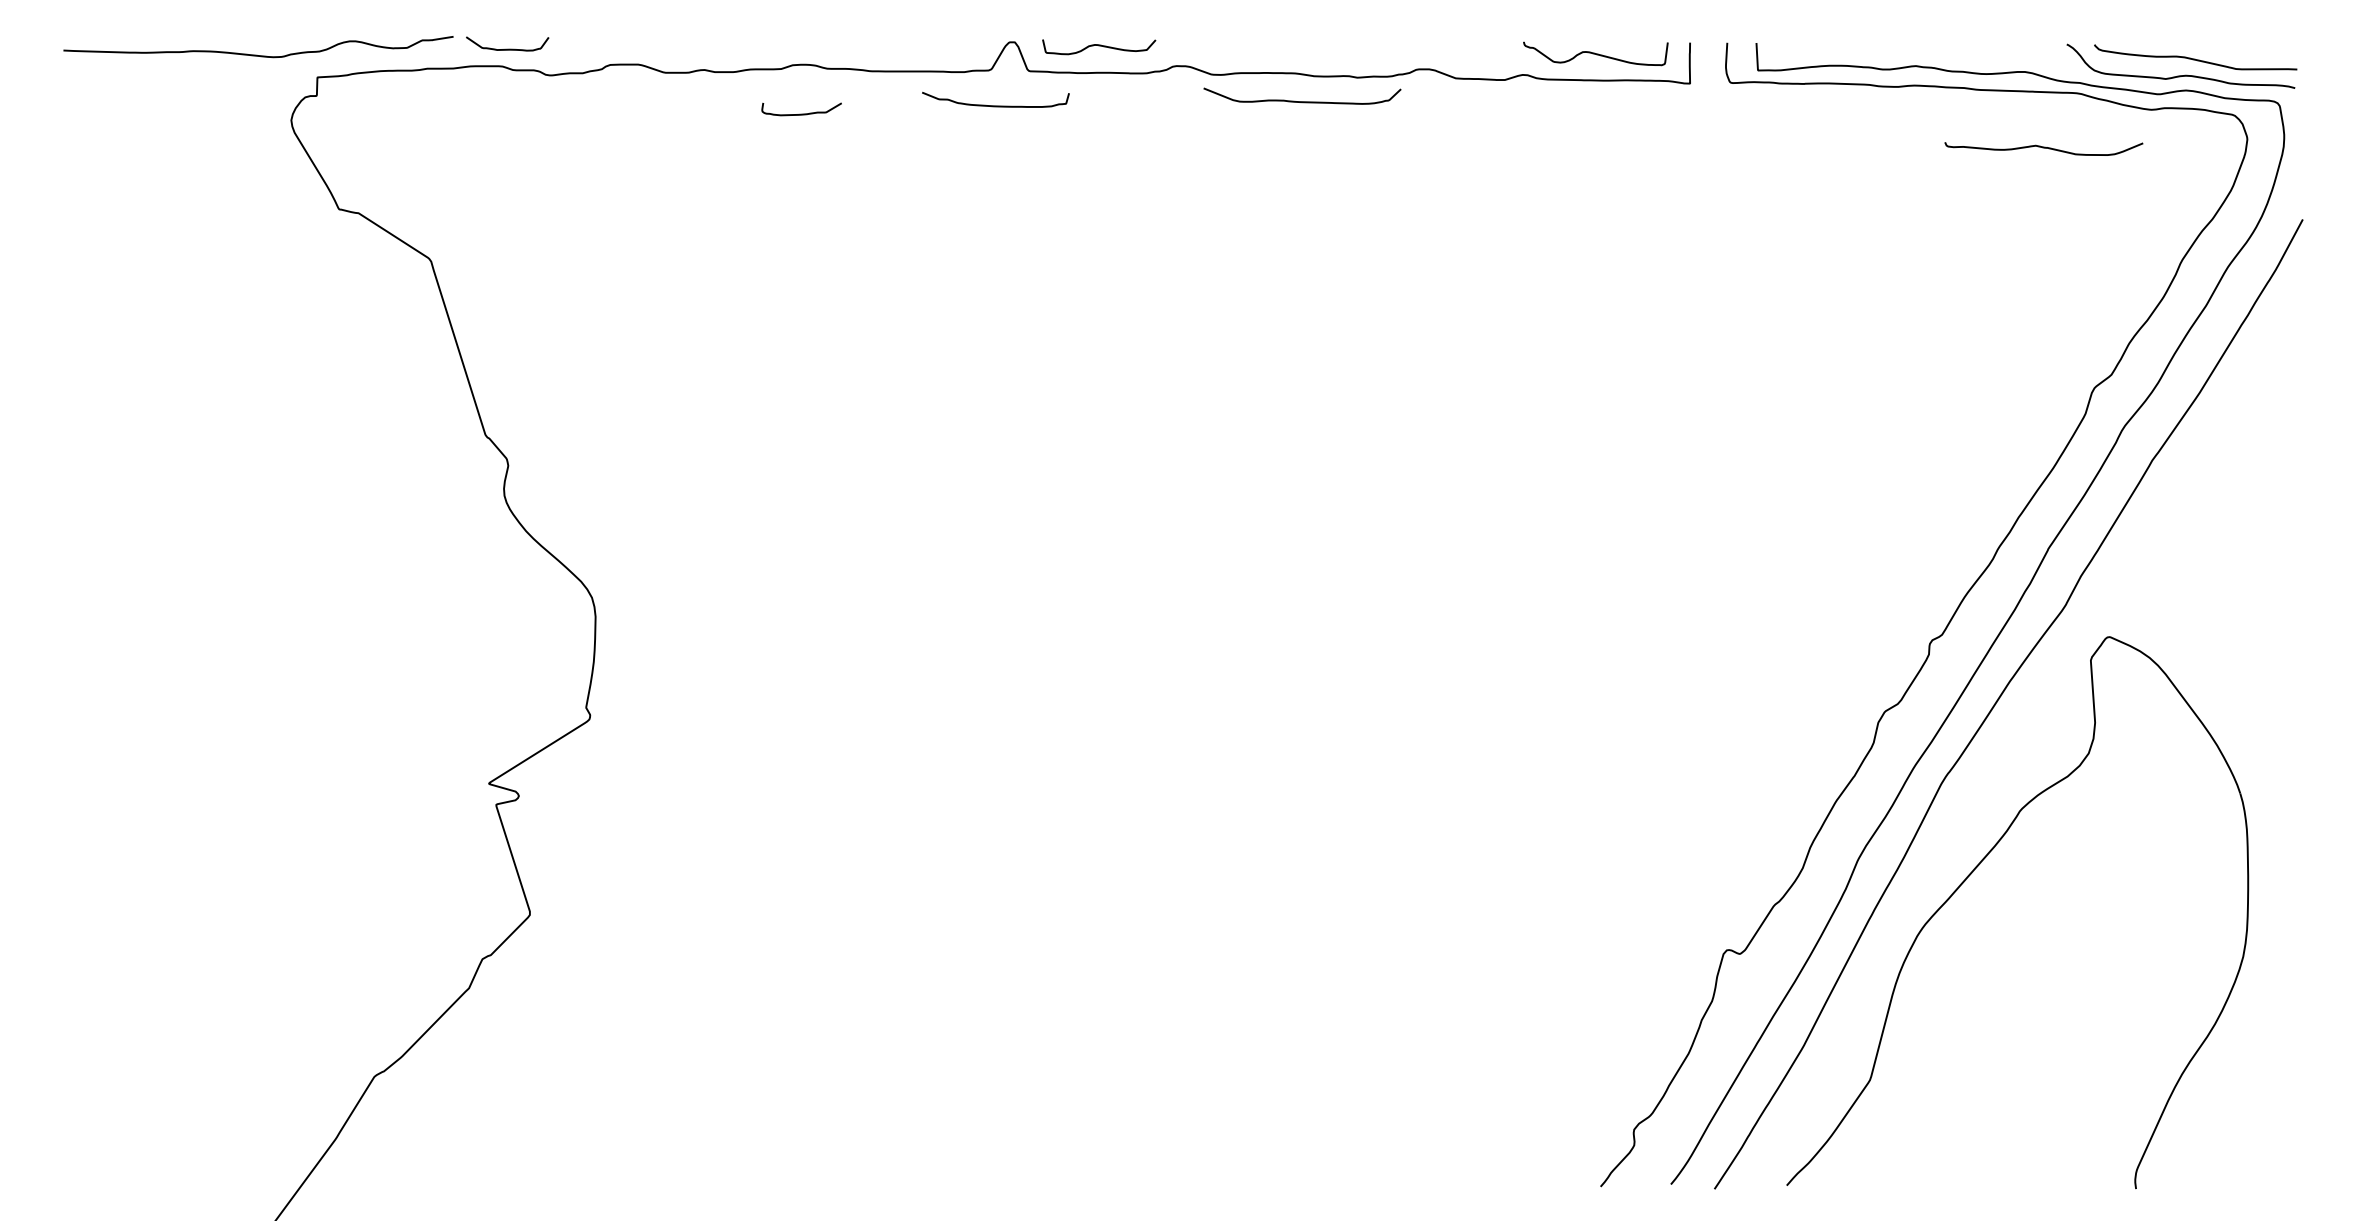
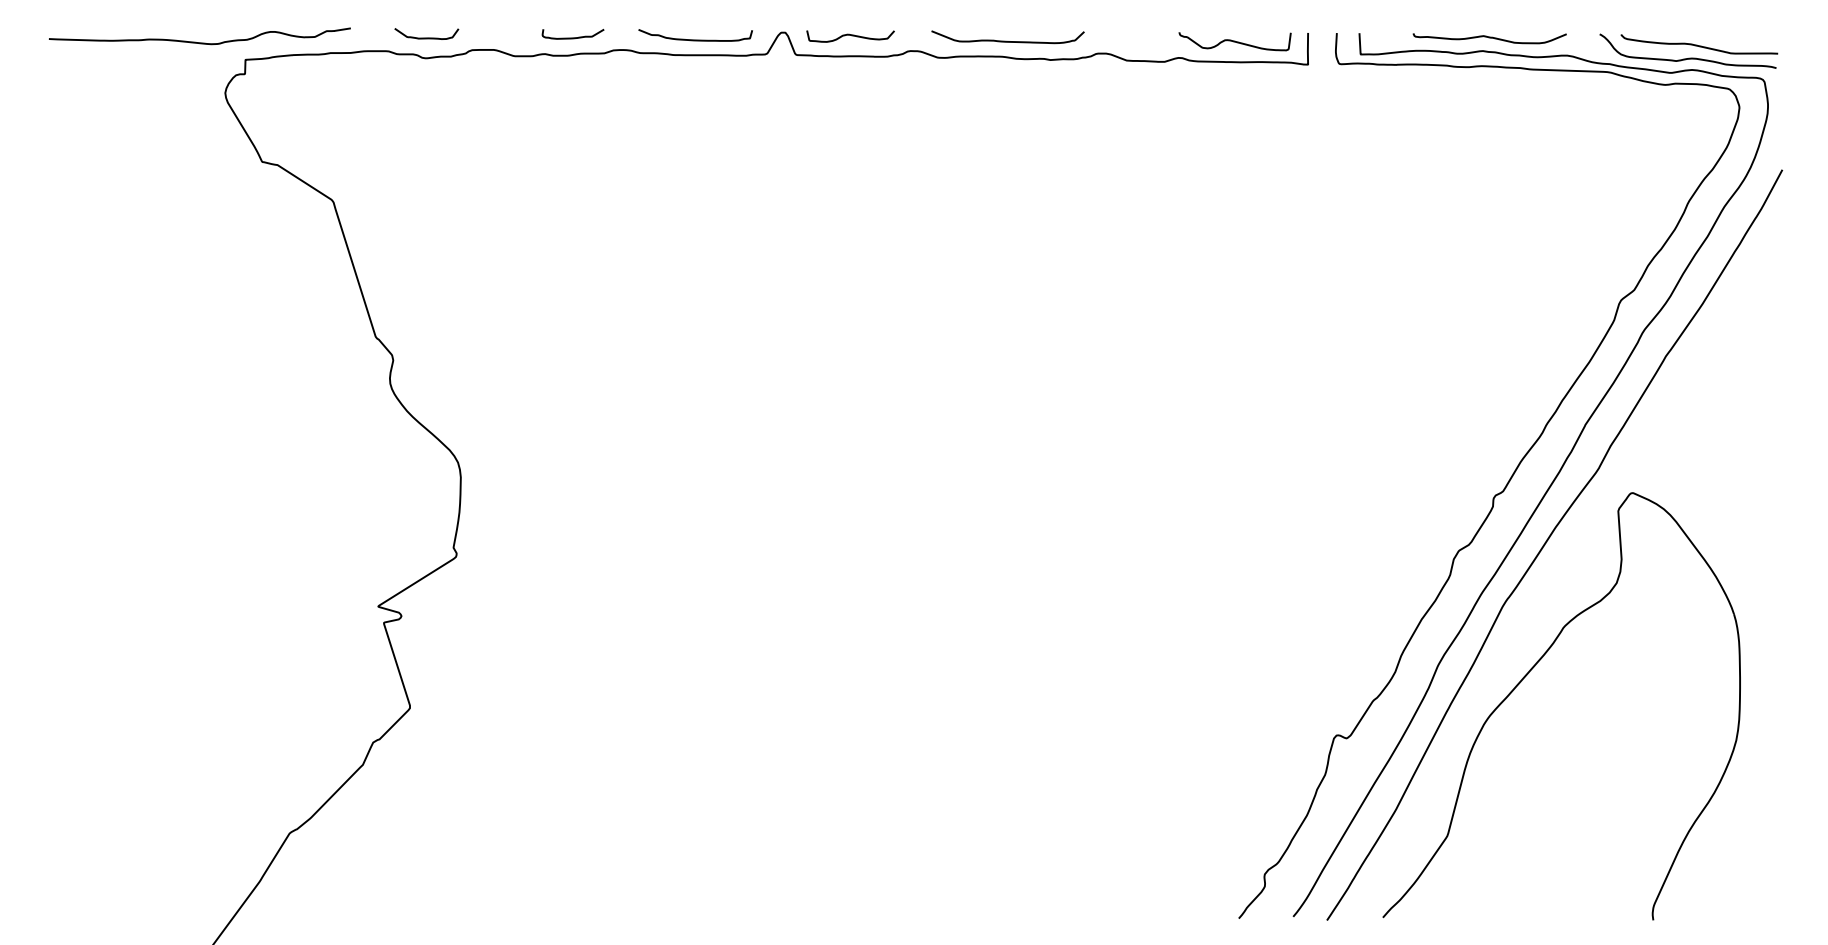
curve: (507, 48) -> (426, 37), moved
curve: (1302, 101) -> (1008, 41), moved
curve: (995, 105) -> (695, 39), moved
curve: (801, 113) -> (573, 37), moved
curve: (2043, 148) -> (1489, 38), moved

